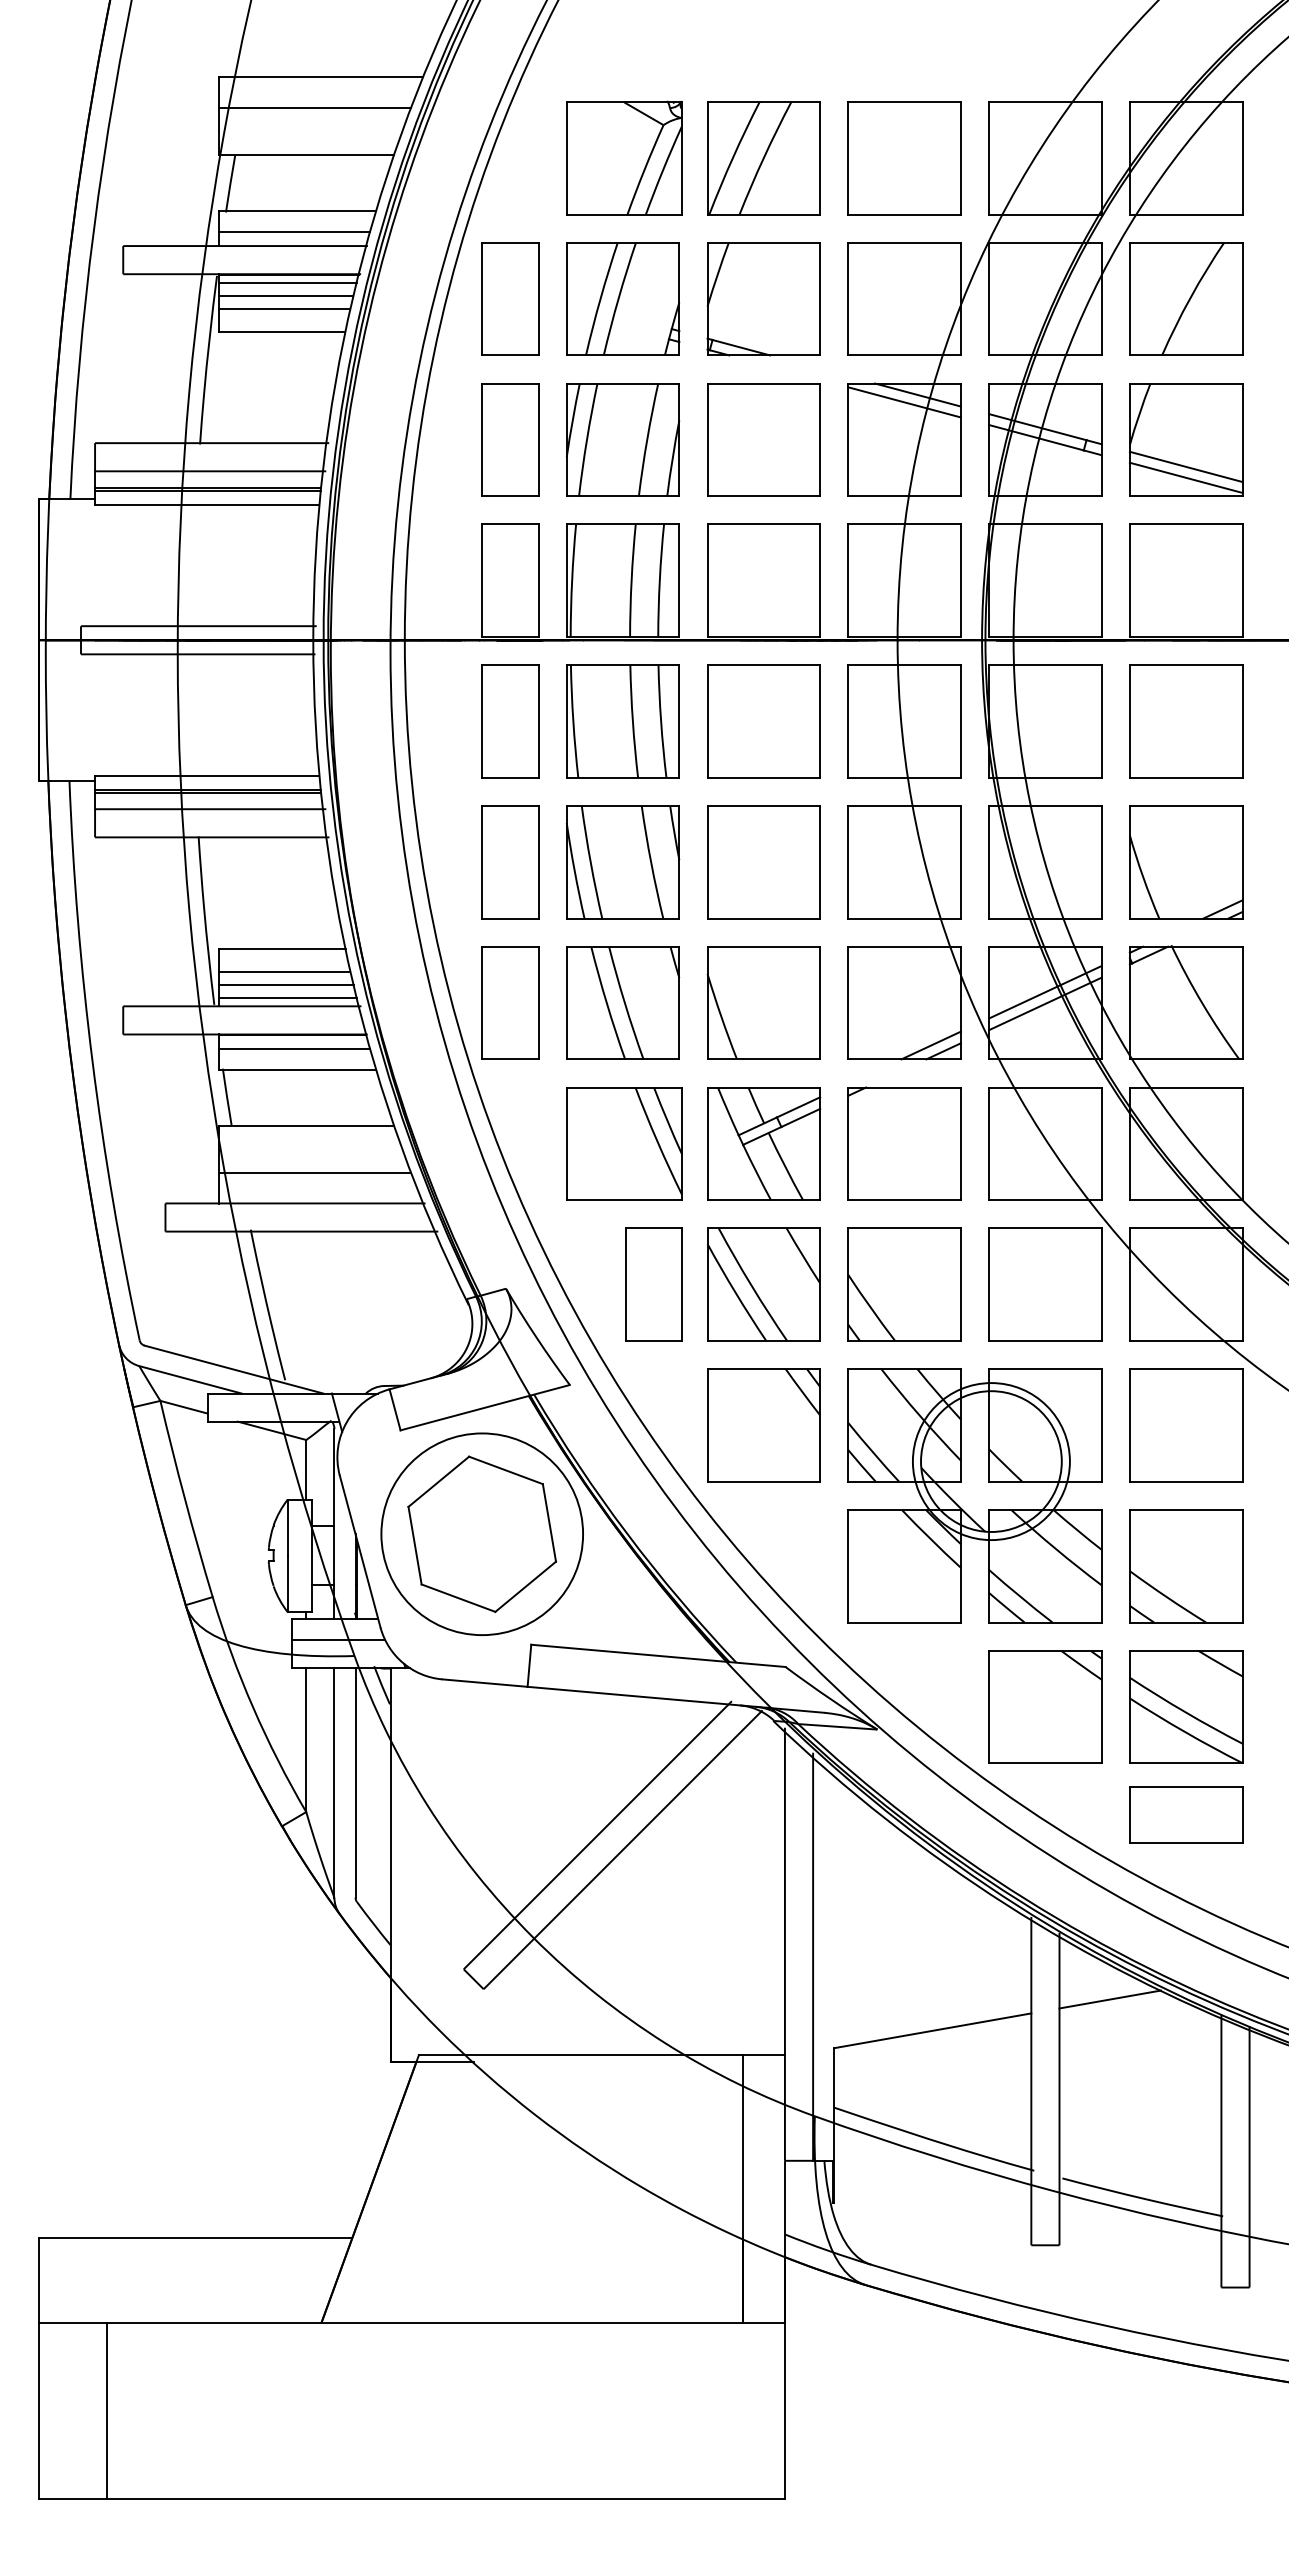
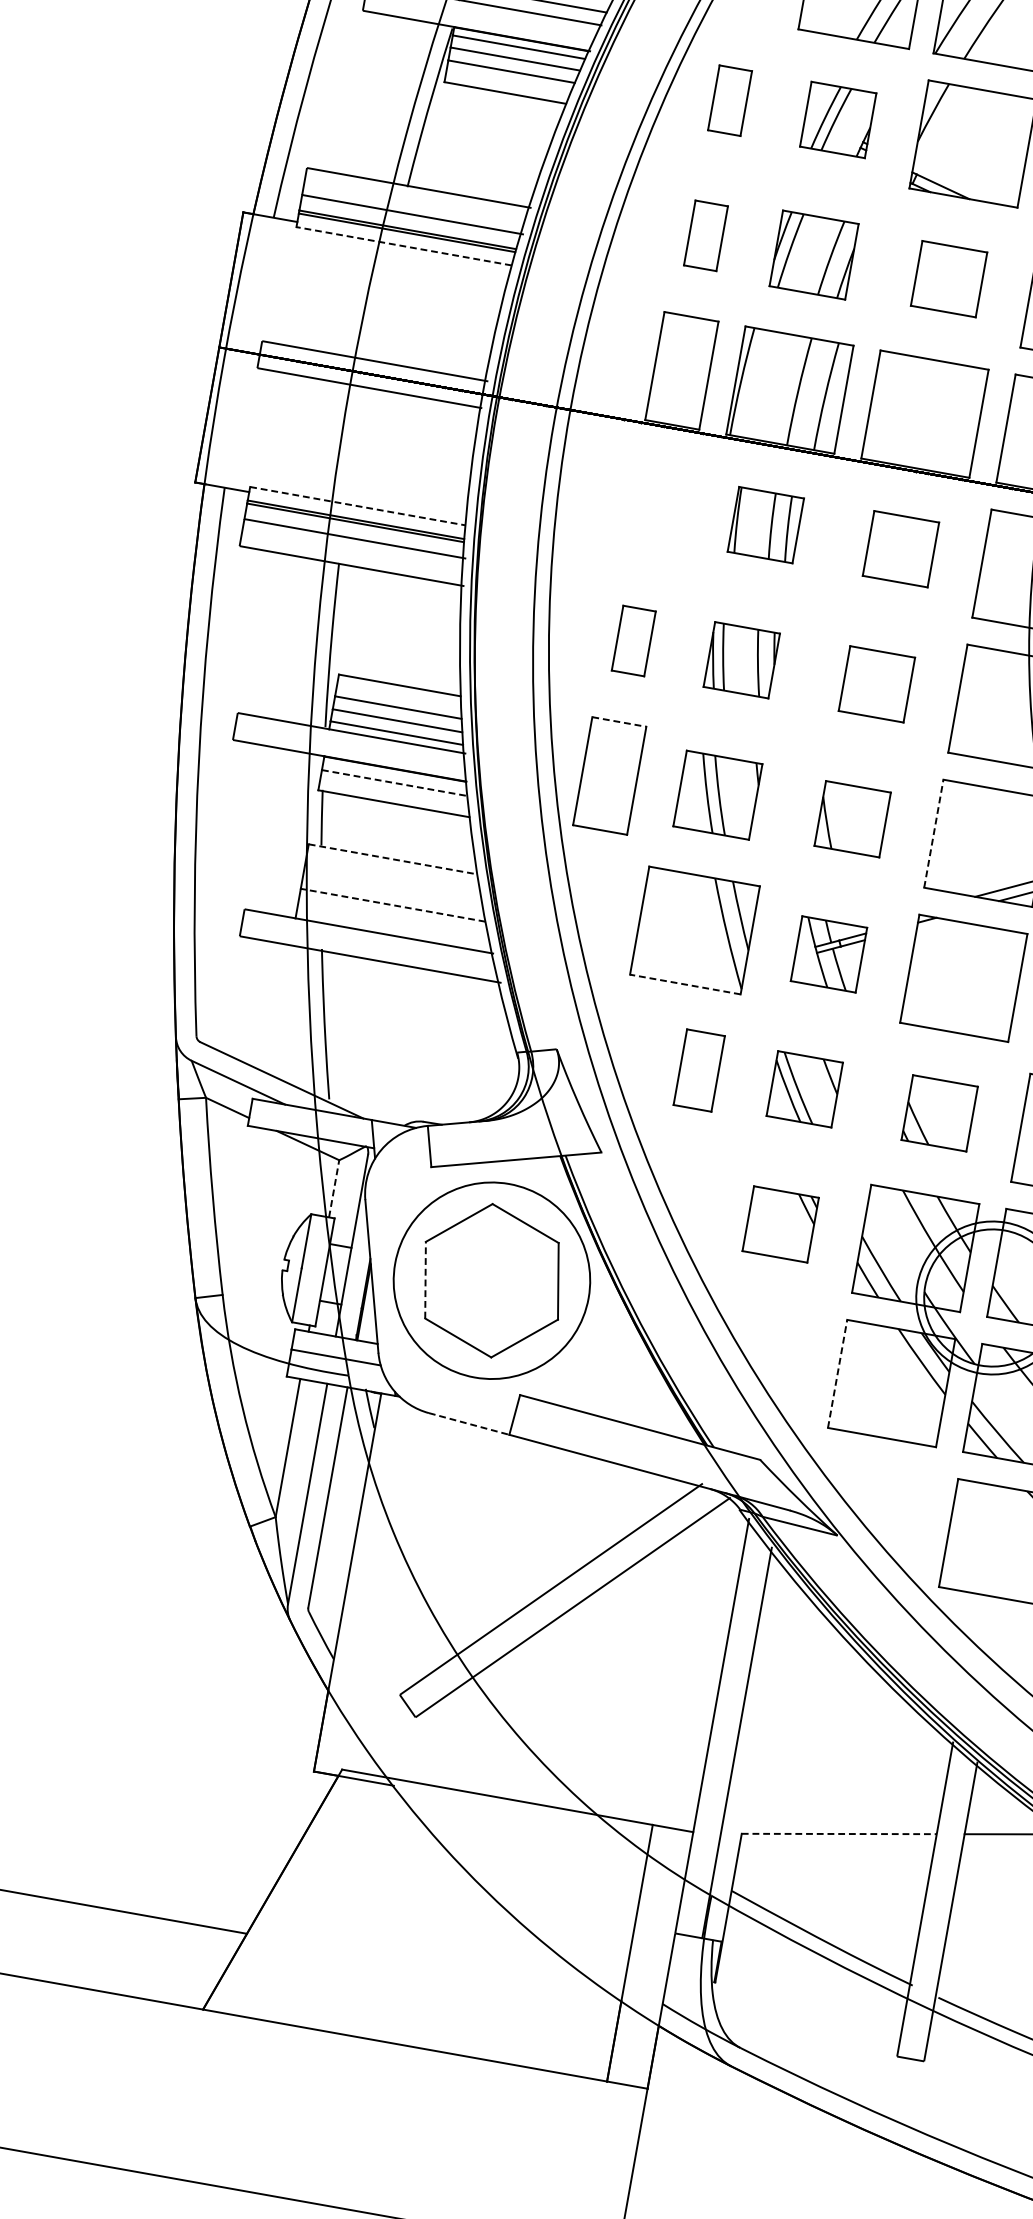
part: (510, 298) -> (730, 100), size x0.6
part: (623, 298) -> (838, 119), size x0.6
part: (510, 439) -> (706, 235), size x0.6
part: (623, 439) -> (814, 254), size x0.7
part: (763, 439) -> (948, 278), size x0.6
line: (206, 504) -> (403, 245), solid -> dashed
part: (510, 721) -> (657, 505), removed
part: (622, 721) -> (765, 525), size x0.6
part: (763, 721) -> (900, 549), size x0.6
line: (207, 775) -> (358, 505), solid -> dashed
part: (510, 862) -> (633, 641), size x0.6
part: (622, 862) -> (741, 660), size x0.6
part: (763, 862) -> (876, 684), size x0.6
line: (510, 946) -> (619, 721), solid -> dashed
part: (623, 1002) -> (718, 794), size x0.7
part: (763, 1002) -> (852, 818), size x0.6
line: (848, 1002) -> (934, 833), solid -> dashed
line: (294, 1048) -> (394, 782), solid -> dashed
line: (306, 1126) -> (393, 859), solid -> dashed
part: (764, 1143) -> (829, 954), size x0.6
line: (314, 1172) -> (392, 905), solid -> dashed
line: (624, 1200) -> (685, 984), solid -> dashed
part: (653, 1284) -> (698, 1070), size x0.7
part: (763, 1284) -> (804, 1089), size x0.6
part: (904, 1284) -> (939, 1113), size x0.6
part: (763, 1425) -> (780, 1224), size x0.6
line: (306, 1469) -> (334, 1188), solid -> dashed
line: (414, 1545) -> (425, 1279), solid -> dashed
line: (848, 1565) -> (837, 1373), solid -> dashed
line: (484, 1683) -> (468, 1424), solid -> dashed
line: (933, 2030) -> (840, 1833), solid -> dashed

